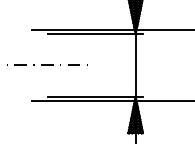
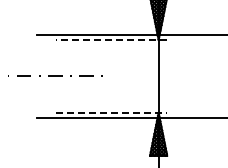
line: (95, 33) -> (111, 39), solid -> dashed
line: (96, 97) -> (112, 113), solid -> dashed

